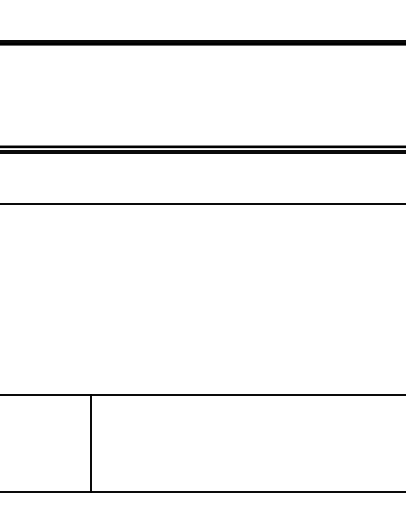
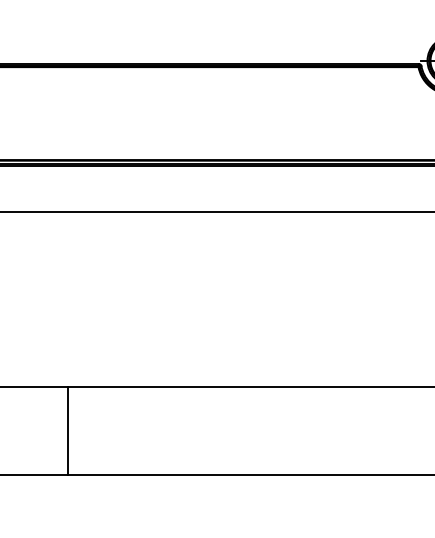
line: (90, 443) -> (67, 430), moved

